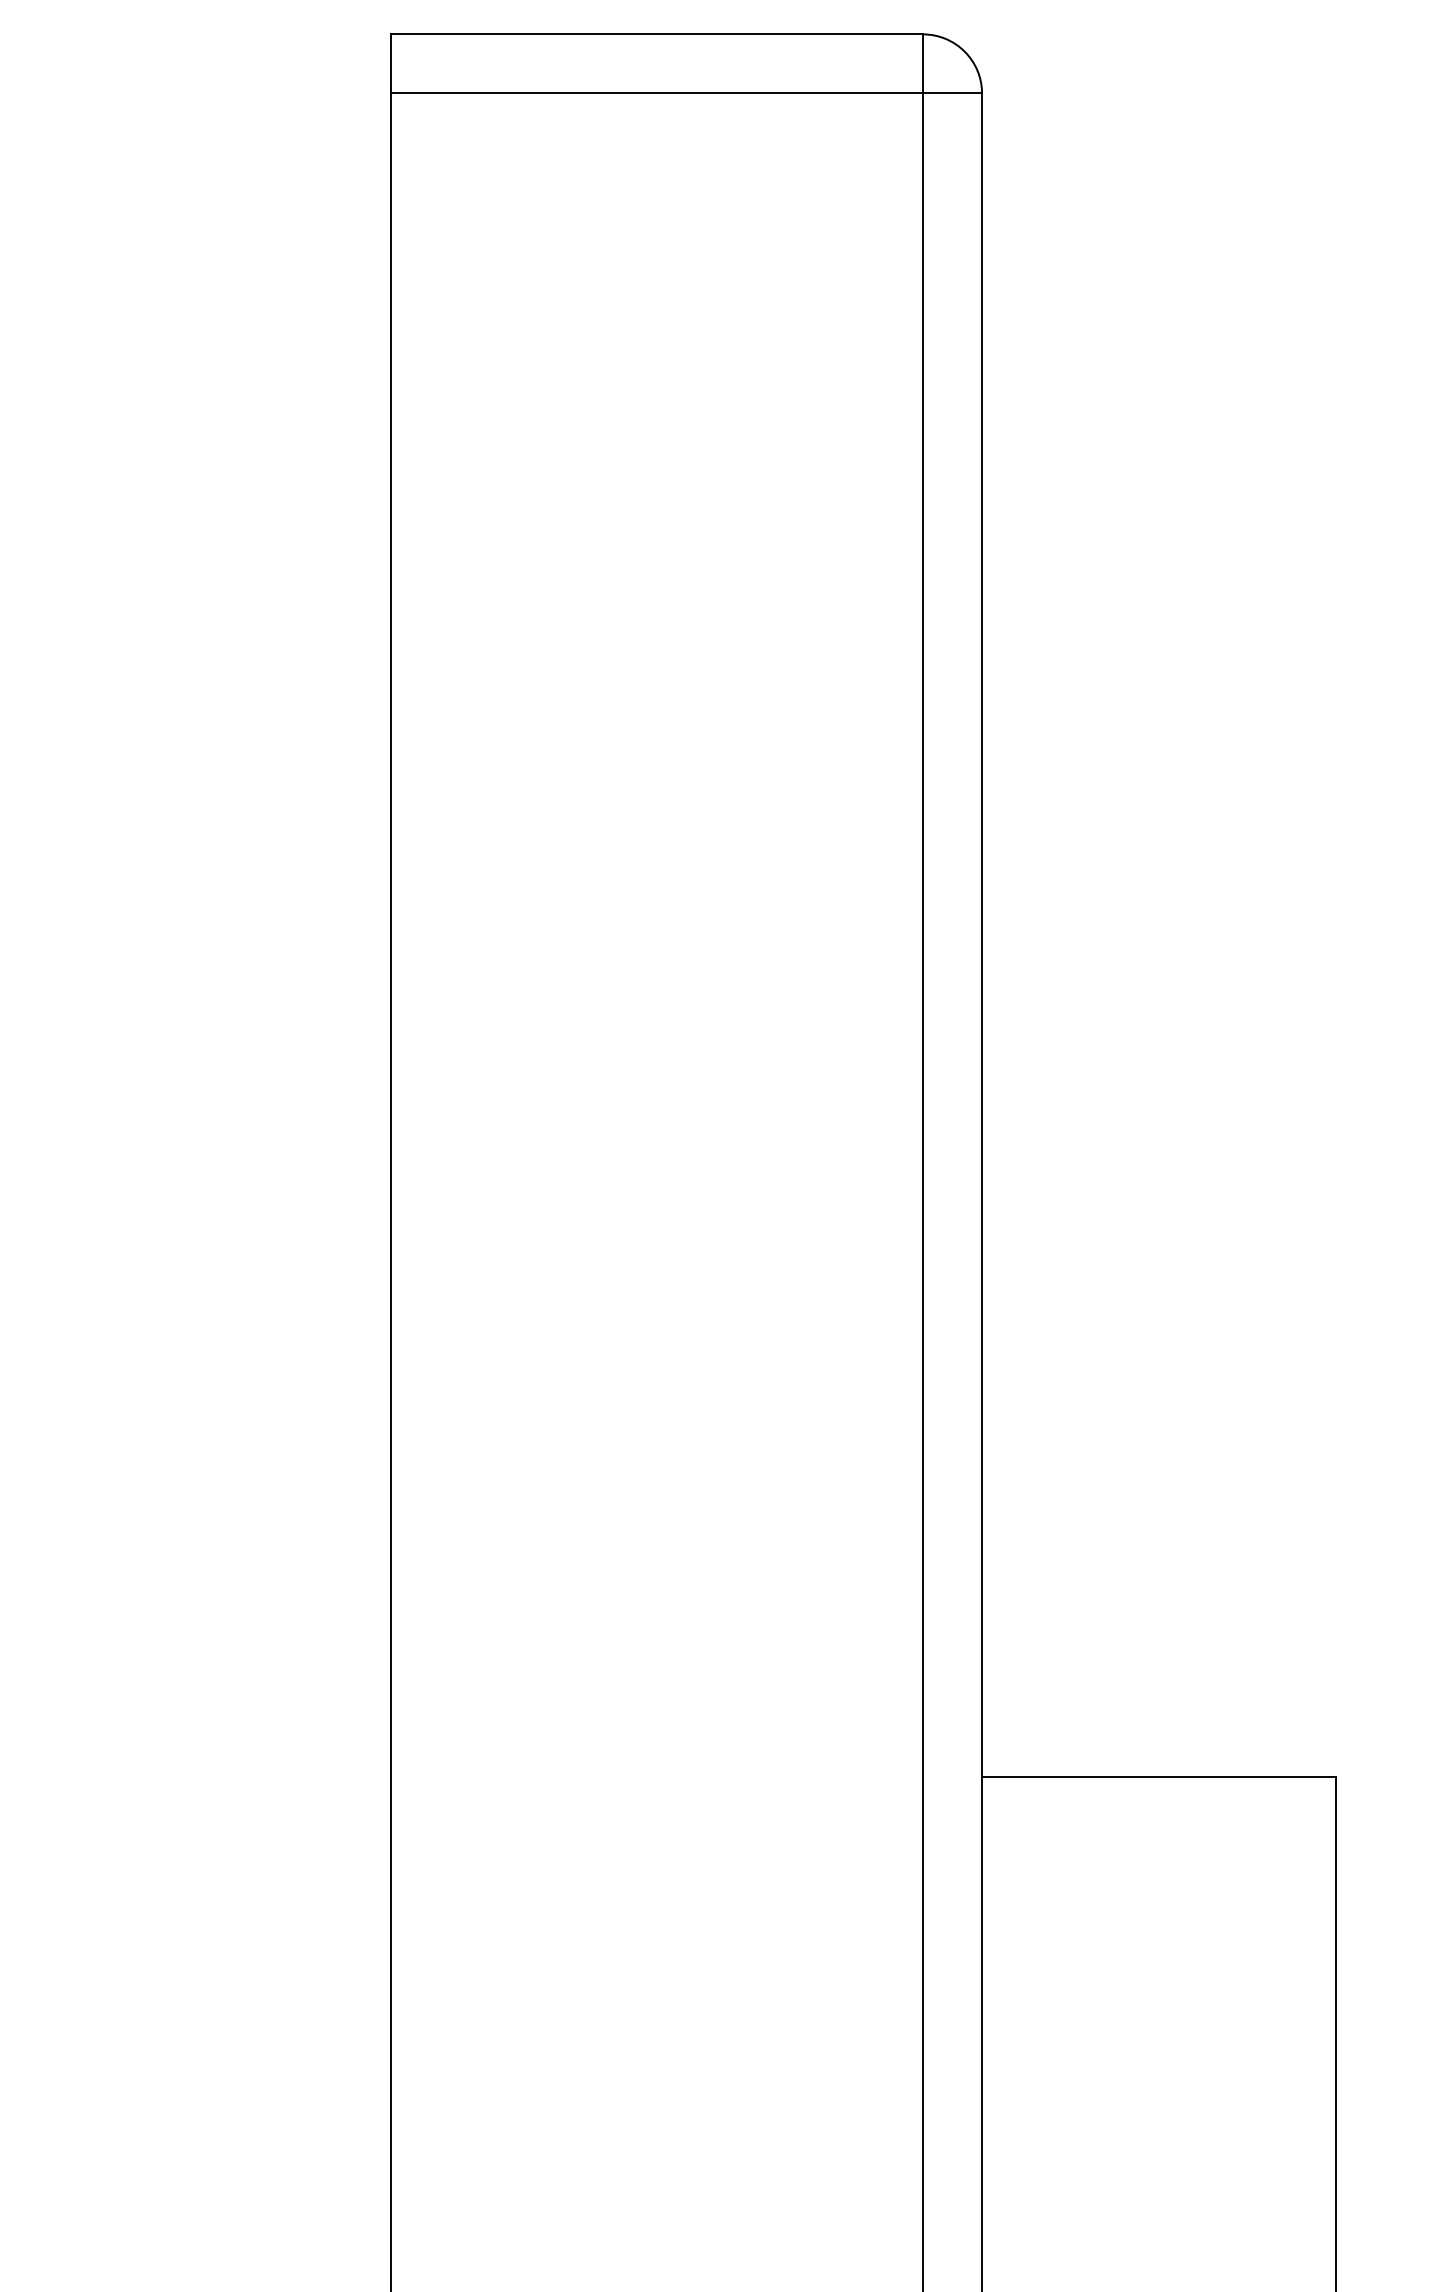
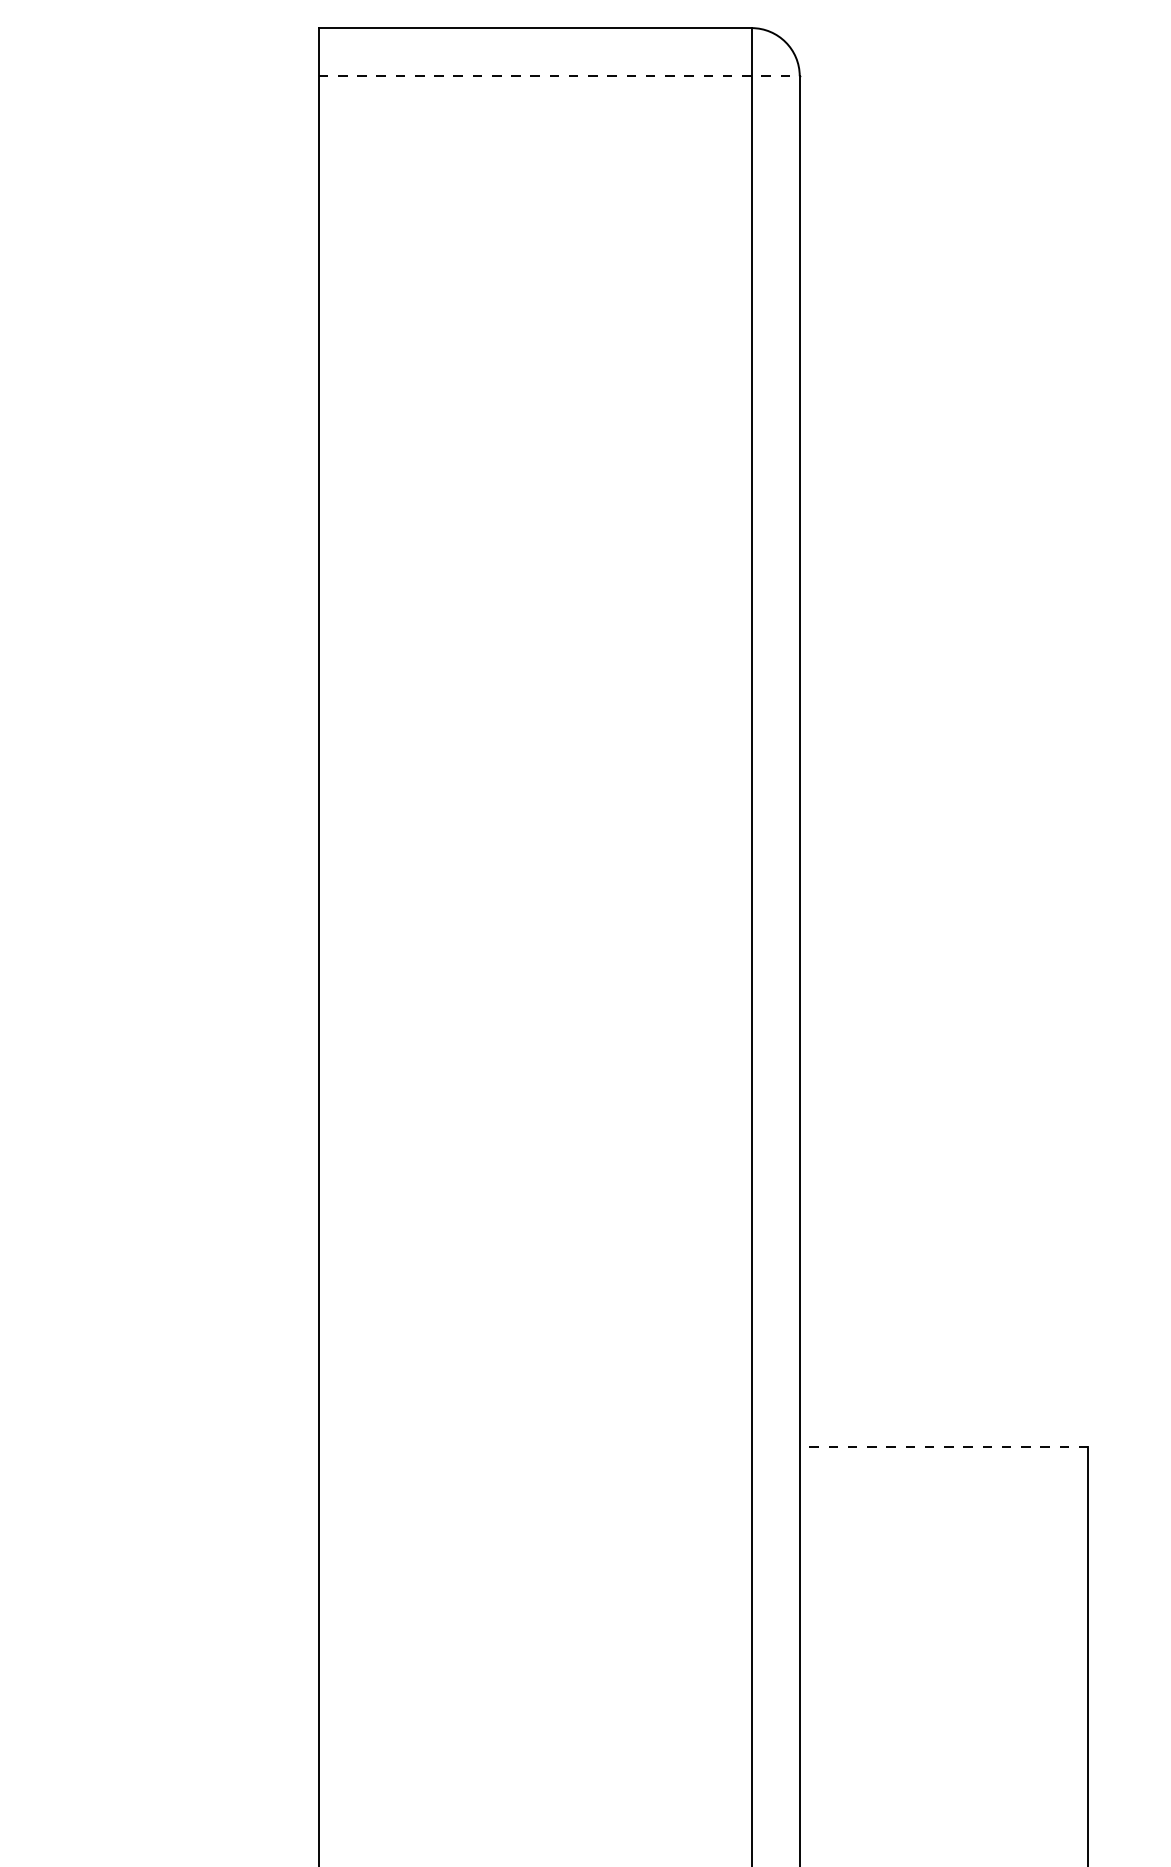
line: (687, 93) -> (559, 76), solid -> dashed
line: (1158, 1777) -> (943, 1447), solid -> dashed

